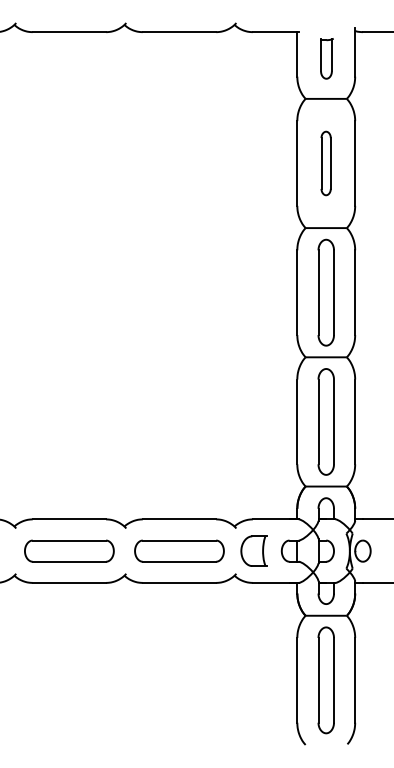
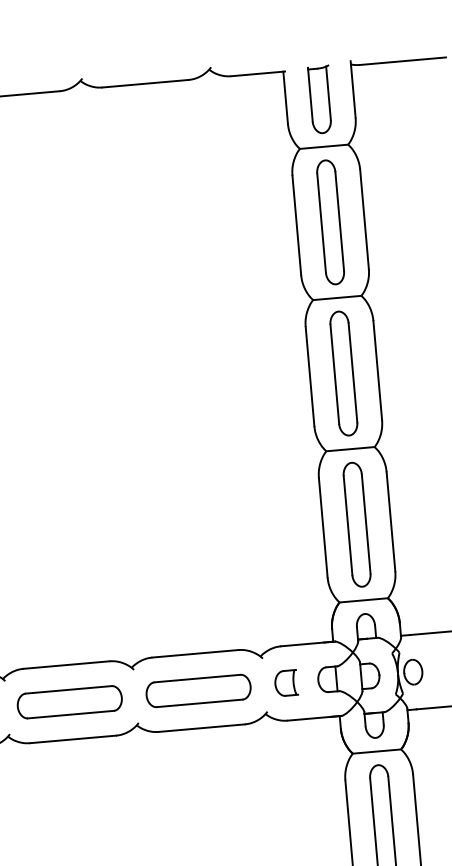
part: (326, 58) -> (320, 99), size x1.43
part: (325, 163) -> (329, 222), size x1.67
part: (254, 550) -> (286, 682), size x0.71

